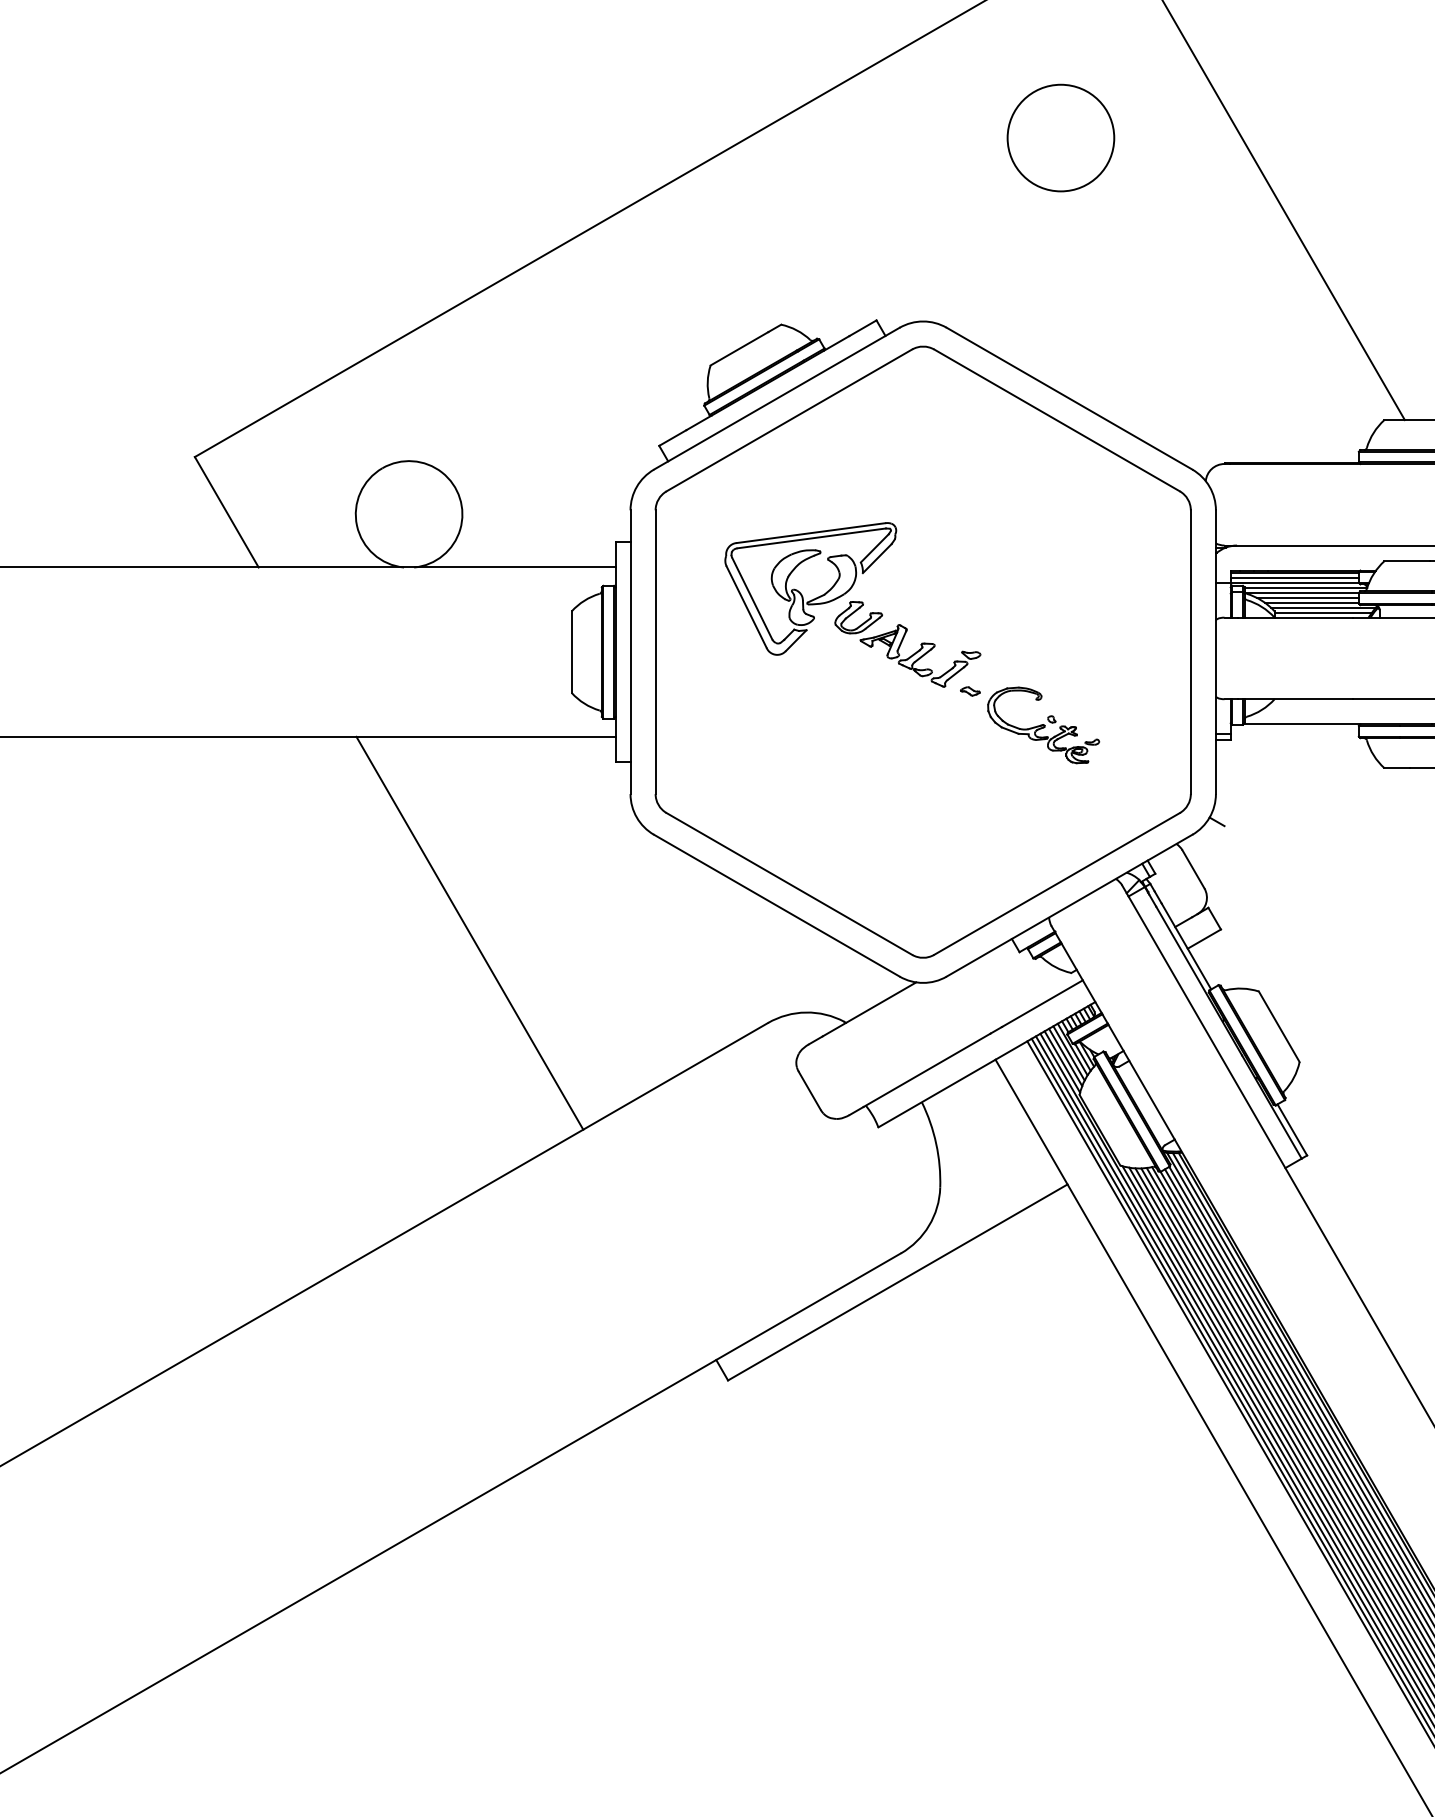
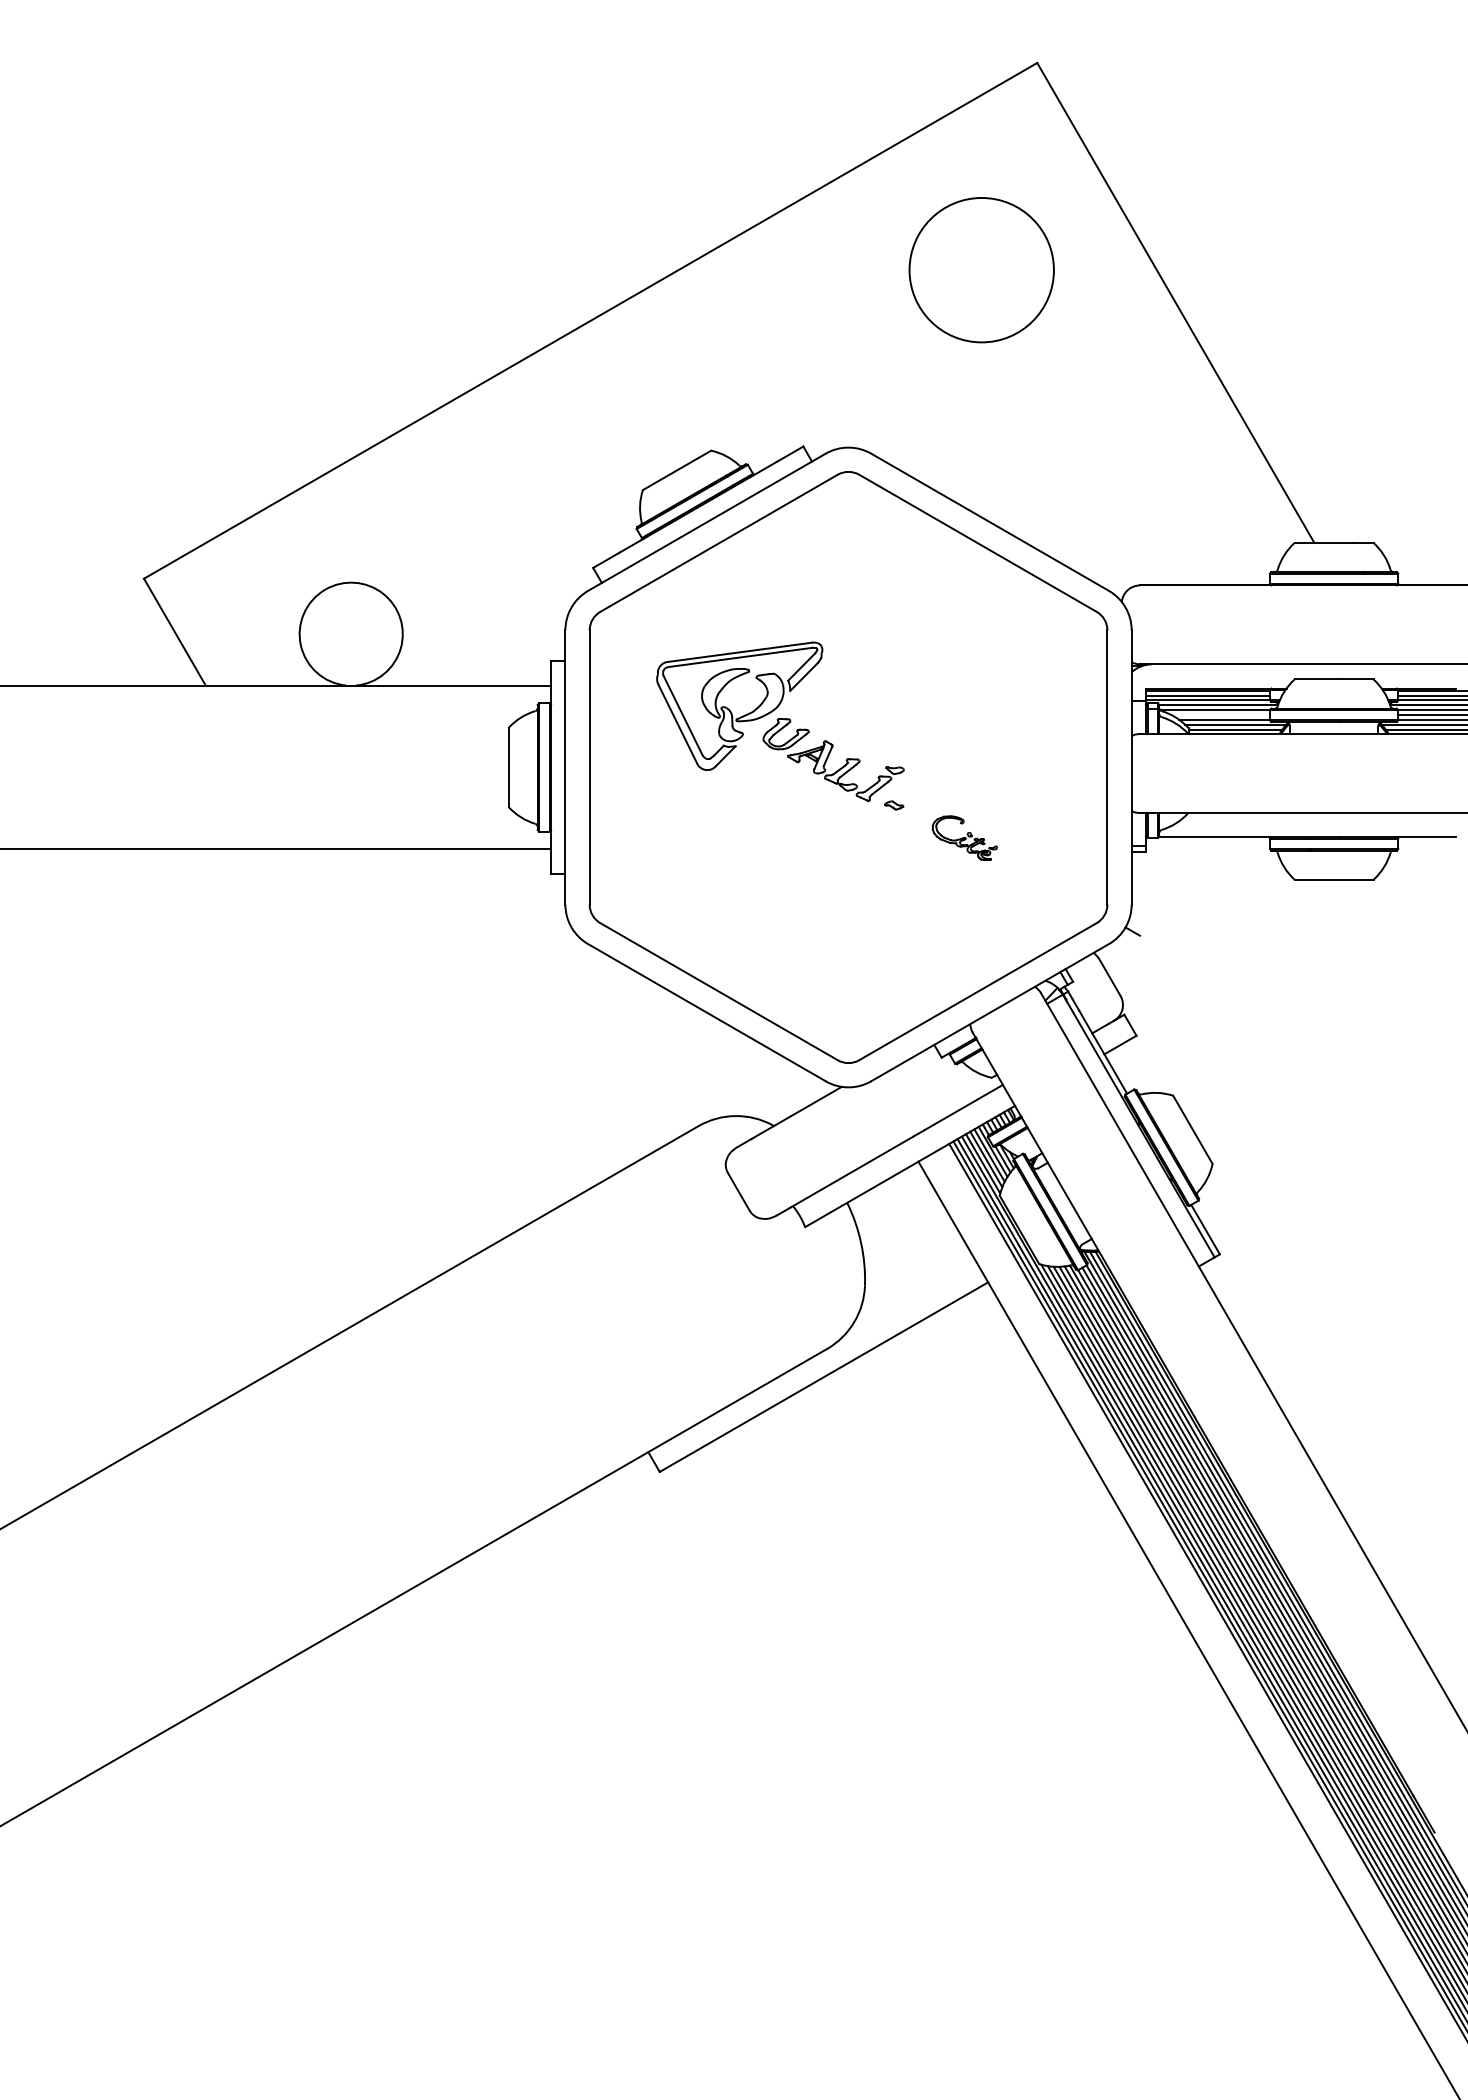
circle: (1060, 137) -> (981, 269), size x1.4
line: (1307, 597) -> (1220, 714), removed
part: (1043, 724) -> (964, 837), size x0.6
line: (469, 933) -> (409, 1039), removed

